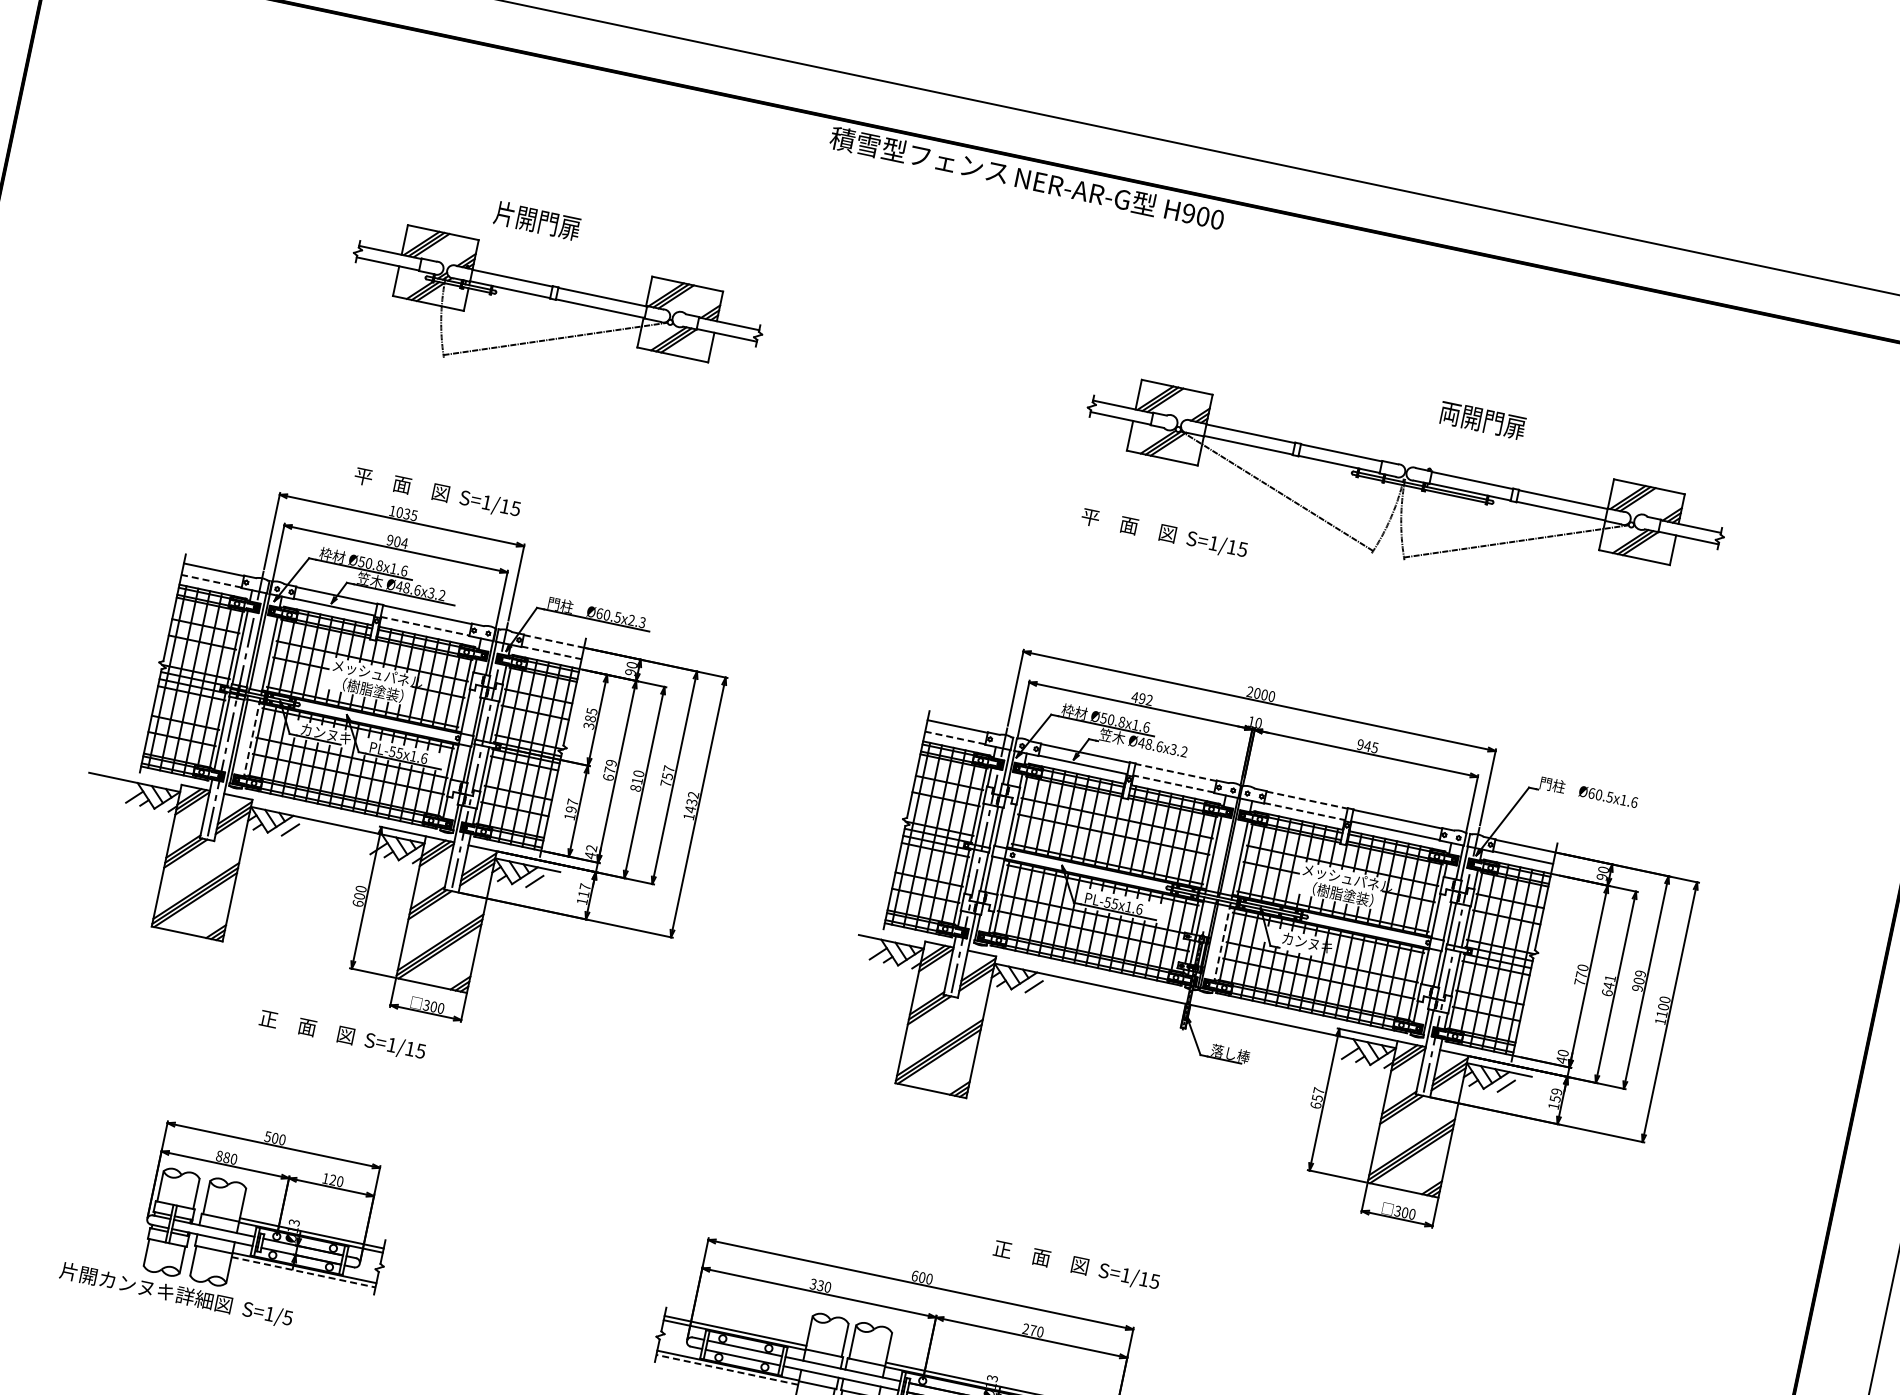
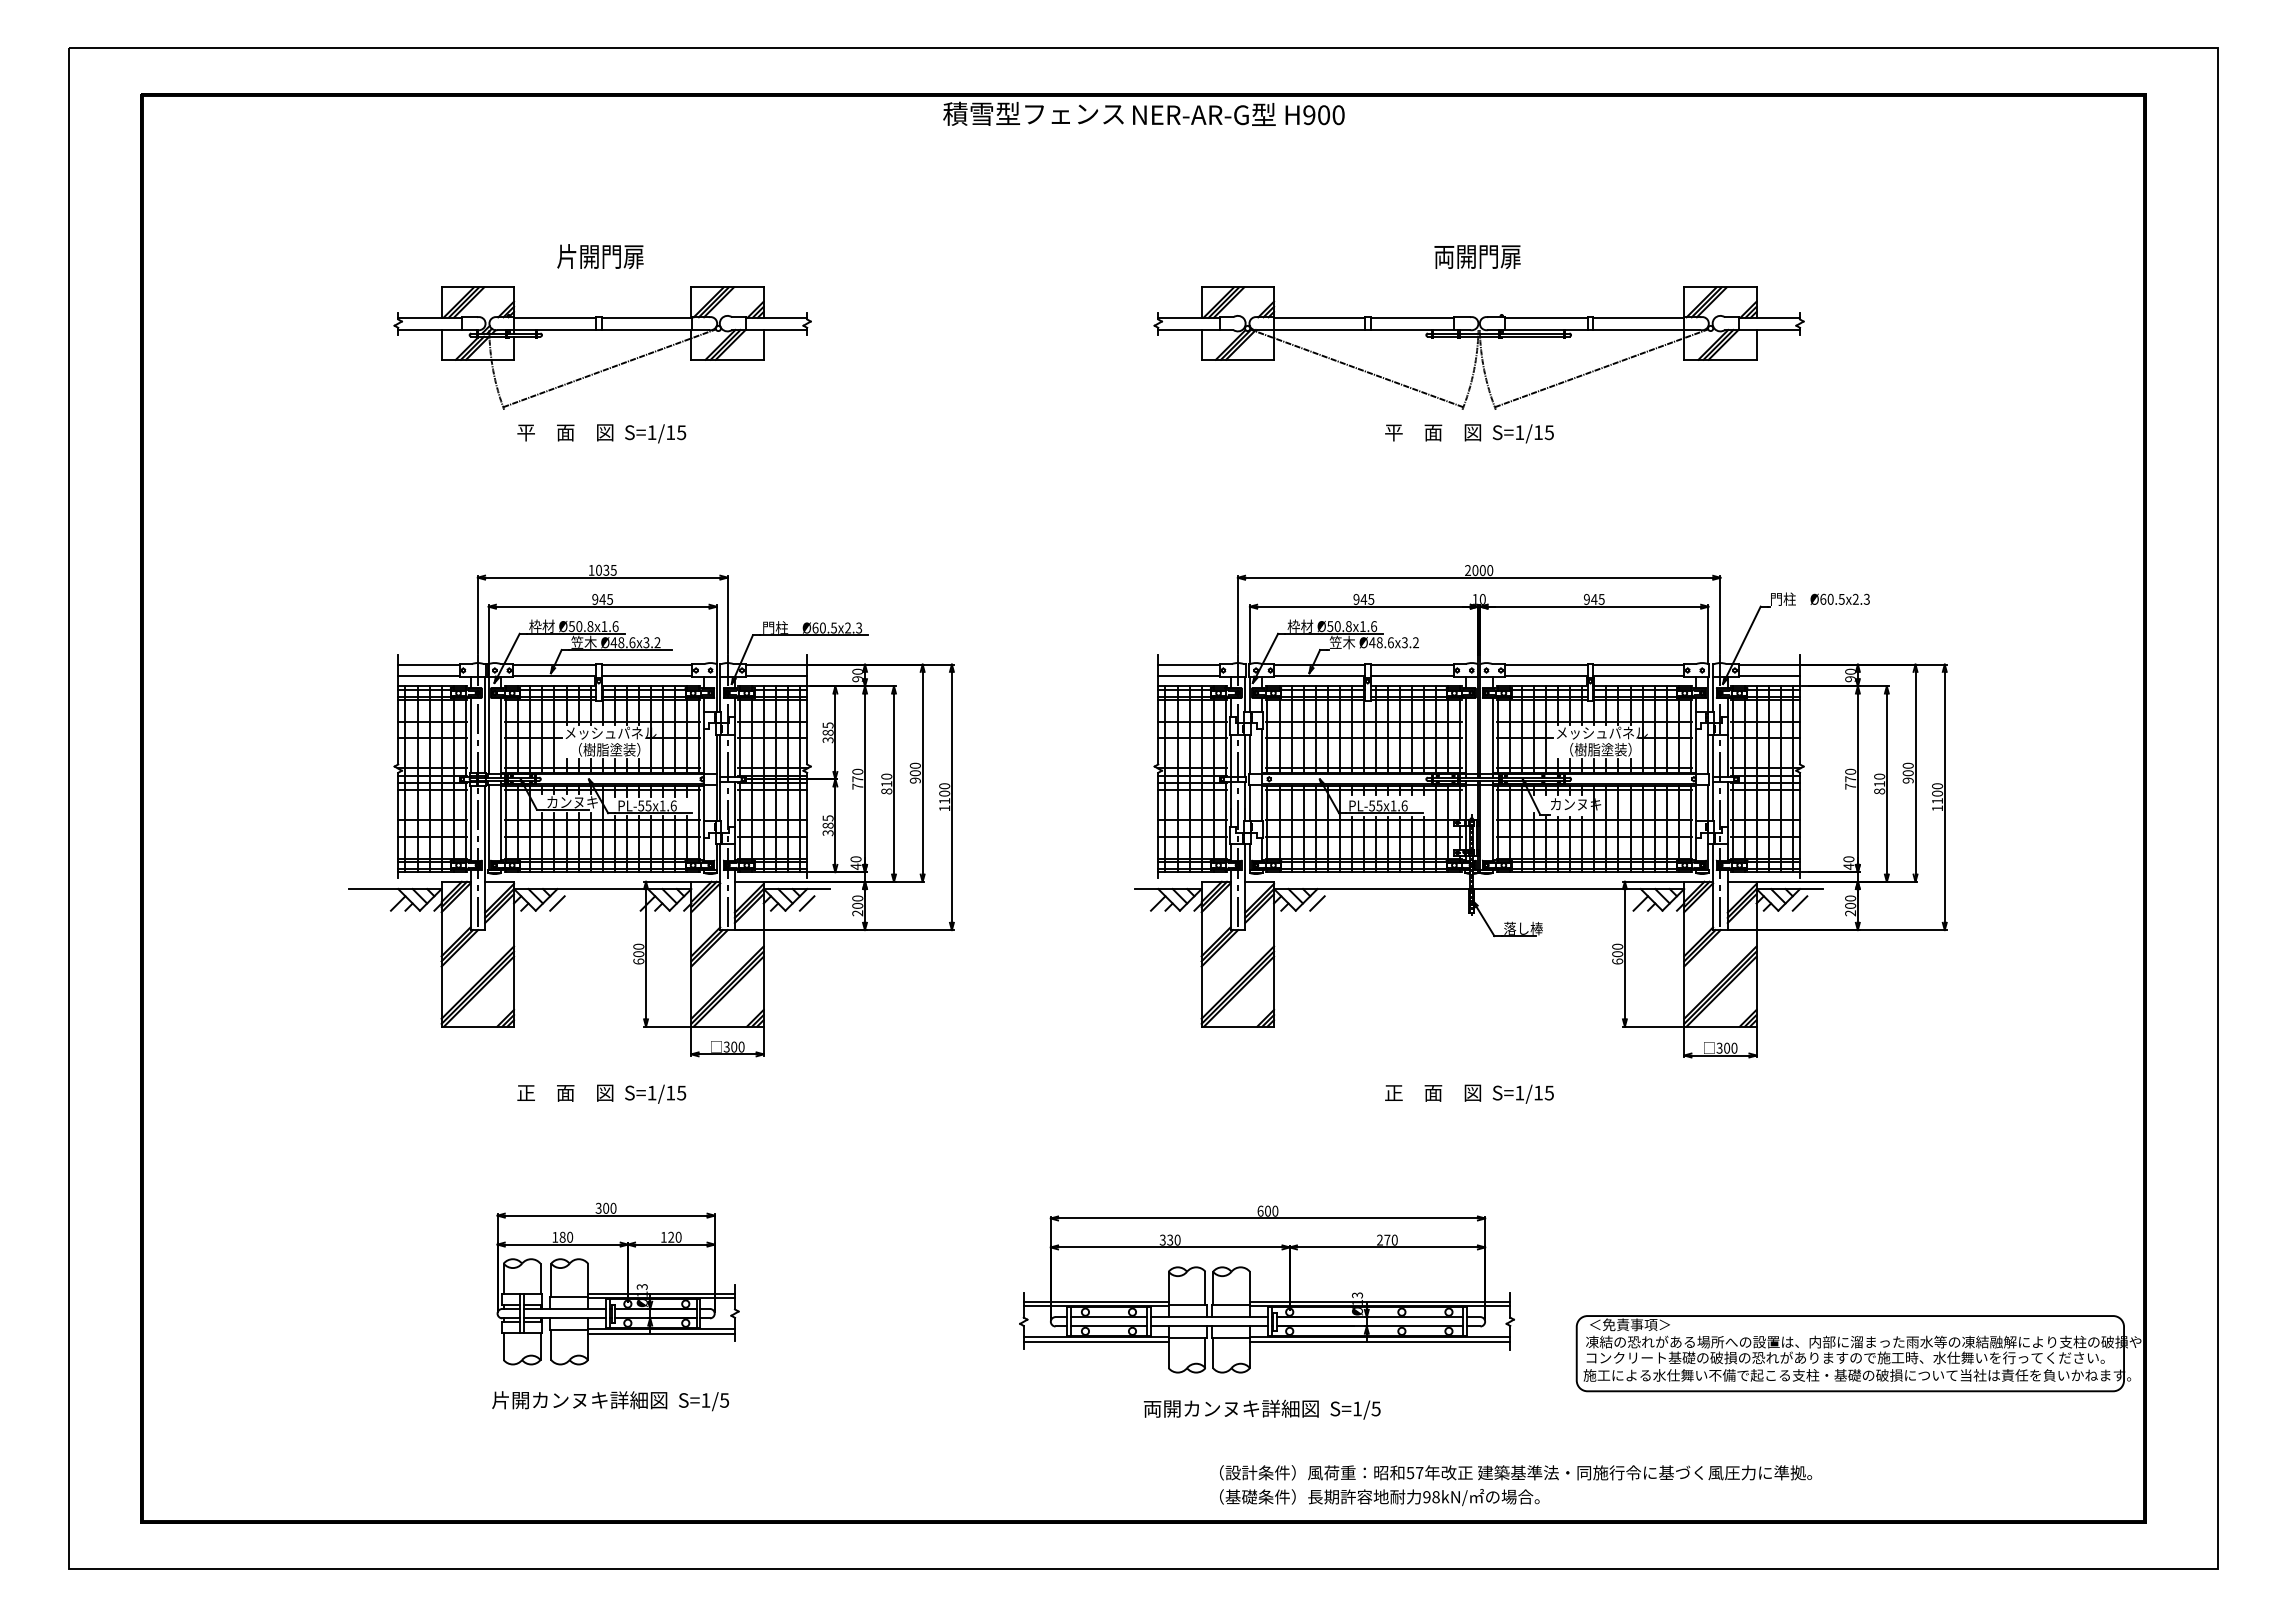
text: (537, 220) -> (600, 256), moved
part: (556, 300) -> (602, 330), moved
text: (1482, 420) -> (1477, 256), moved
text: (437, 493) -> (601, 433), moved
part: (1400, 495) -> (1478, 347), moved
text: (1164, 533) -> (1469, 433), moved
text: (401, 542) -> (606, 599), 904 -> 945
line: (212, 581) -> (429, 676), dashed -> solid
line: (425, 626) -> (647, 676), dashed -> solid
line: (554, 641) -> (776, 664), dashed -> solid
line: (551, 653) -> (776, 676), dashed -> solid
text: (1141, 698) -> (1363, 599), 492 -> 945
line: (251, 737) -> (500, 820), dashed -> solid
line: (955, 738) -> (1189, 676), dashed -> solid
text: (609, 770) -> (857, 779), 679 -> 770
line: (1176, 772) -> (1412, 664), dashed -> solid
text: (666, 775) -> (914, 772), 757 -> 900
line: (1173, 784) -> (1412, 676), dashed -> solid
line: (1307, 800) -> (1546, 664), dashed -> solid
text: (1628, 800) -> (1860, 598), Ø60.5x1.6 -> Ø60.5x2.3
text: (691, 802) -> (944, 793), 1432 -> 1100
text: (570, 809) -> (827, 825), 197 -> 385
line: (1305, 811) -> (1546, 676), dashed -> solid
text: (591, 848) -> (855, 859), 42 -> 40
text: (583, 893) -> (857, 905), 117 -> 200
line: (1222, 941) -> (1492, 820), dashed -> solid
text: (1640, 973) -> (1908, 765), 909 -> 900
text: (1608, 985) -> (1879, 783), 641 -> 810
text: (342, 1035) -> (601, 1093), moved
text: (1318, 1094) -> (1617, 950), 657 -> 600
text: (1555, 1098) -> (1850, 905), 159 -> 200
text: (267, 1135) -> (598, 1207), 500 -> 300
text: (219, 1155) -> (555, 1236), 880 -> 180
text: (1076, 1265) -> (1469, 1093), moved
line: (304, 1272) -> (662, 1333), dashed -> solid
text: (176, 1295) -> (610, 1401), moved
line: (726, 1369) -> (1095, 1341), dashed -> solid

